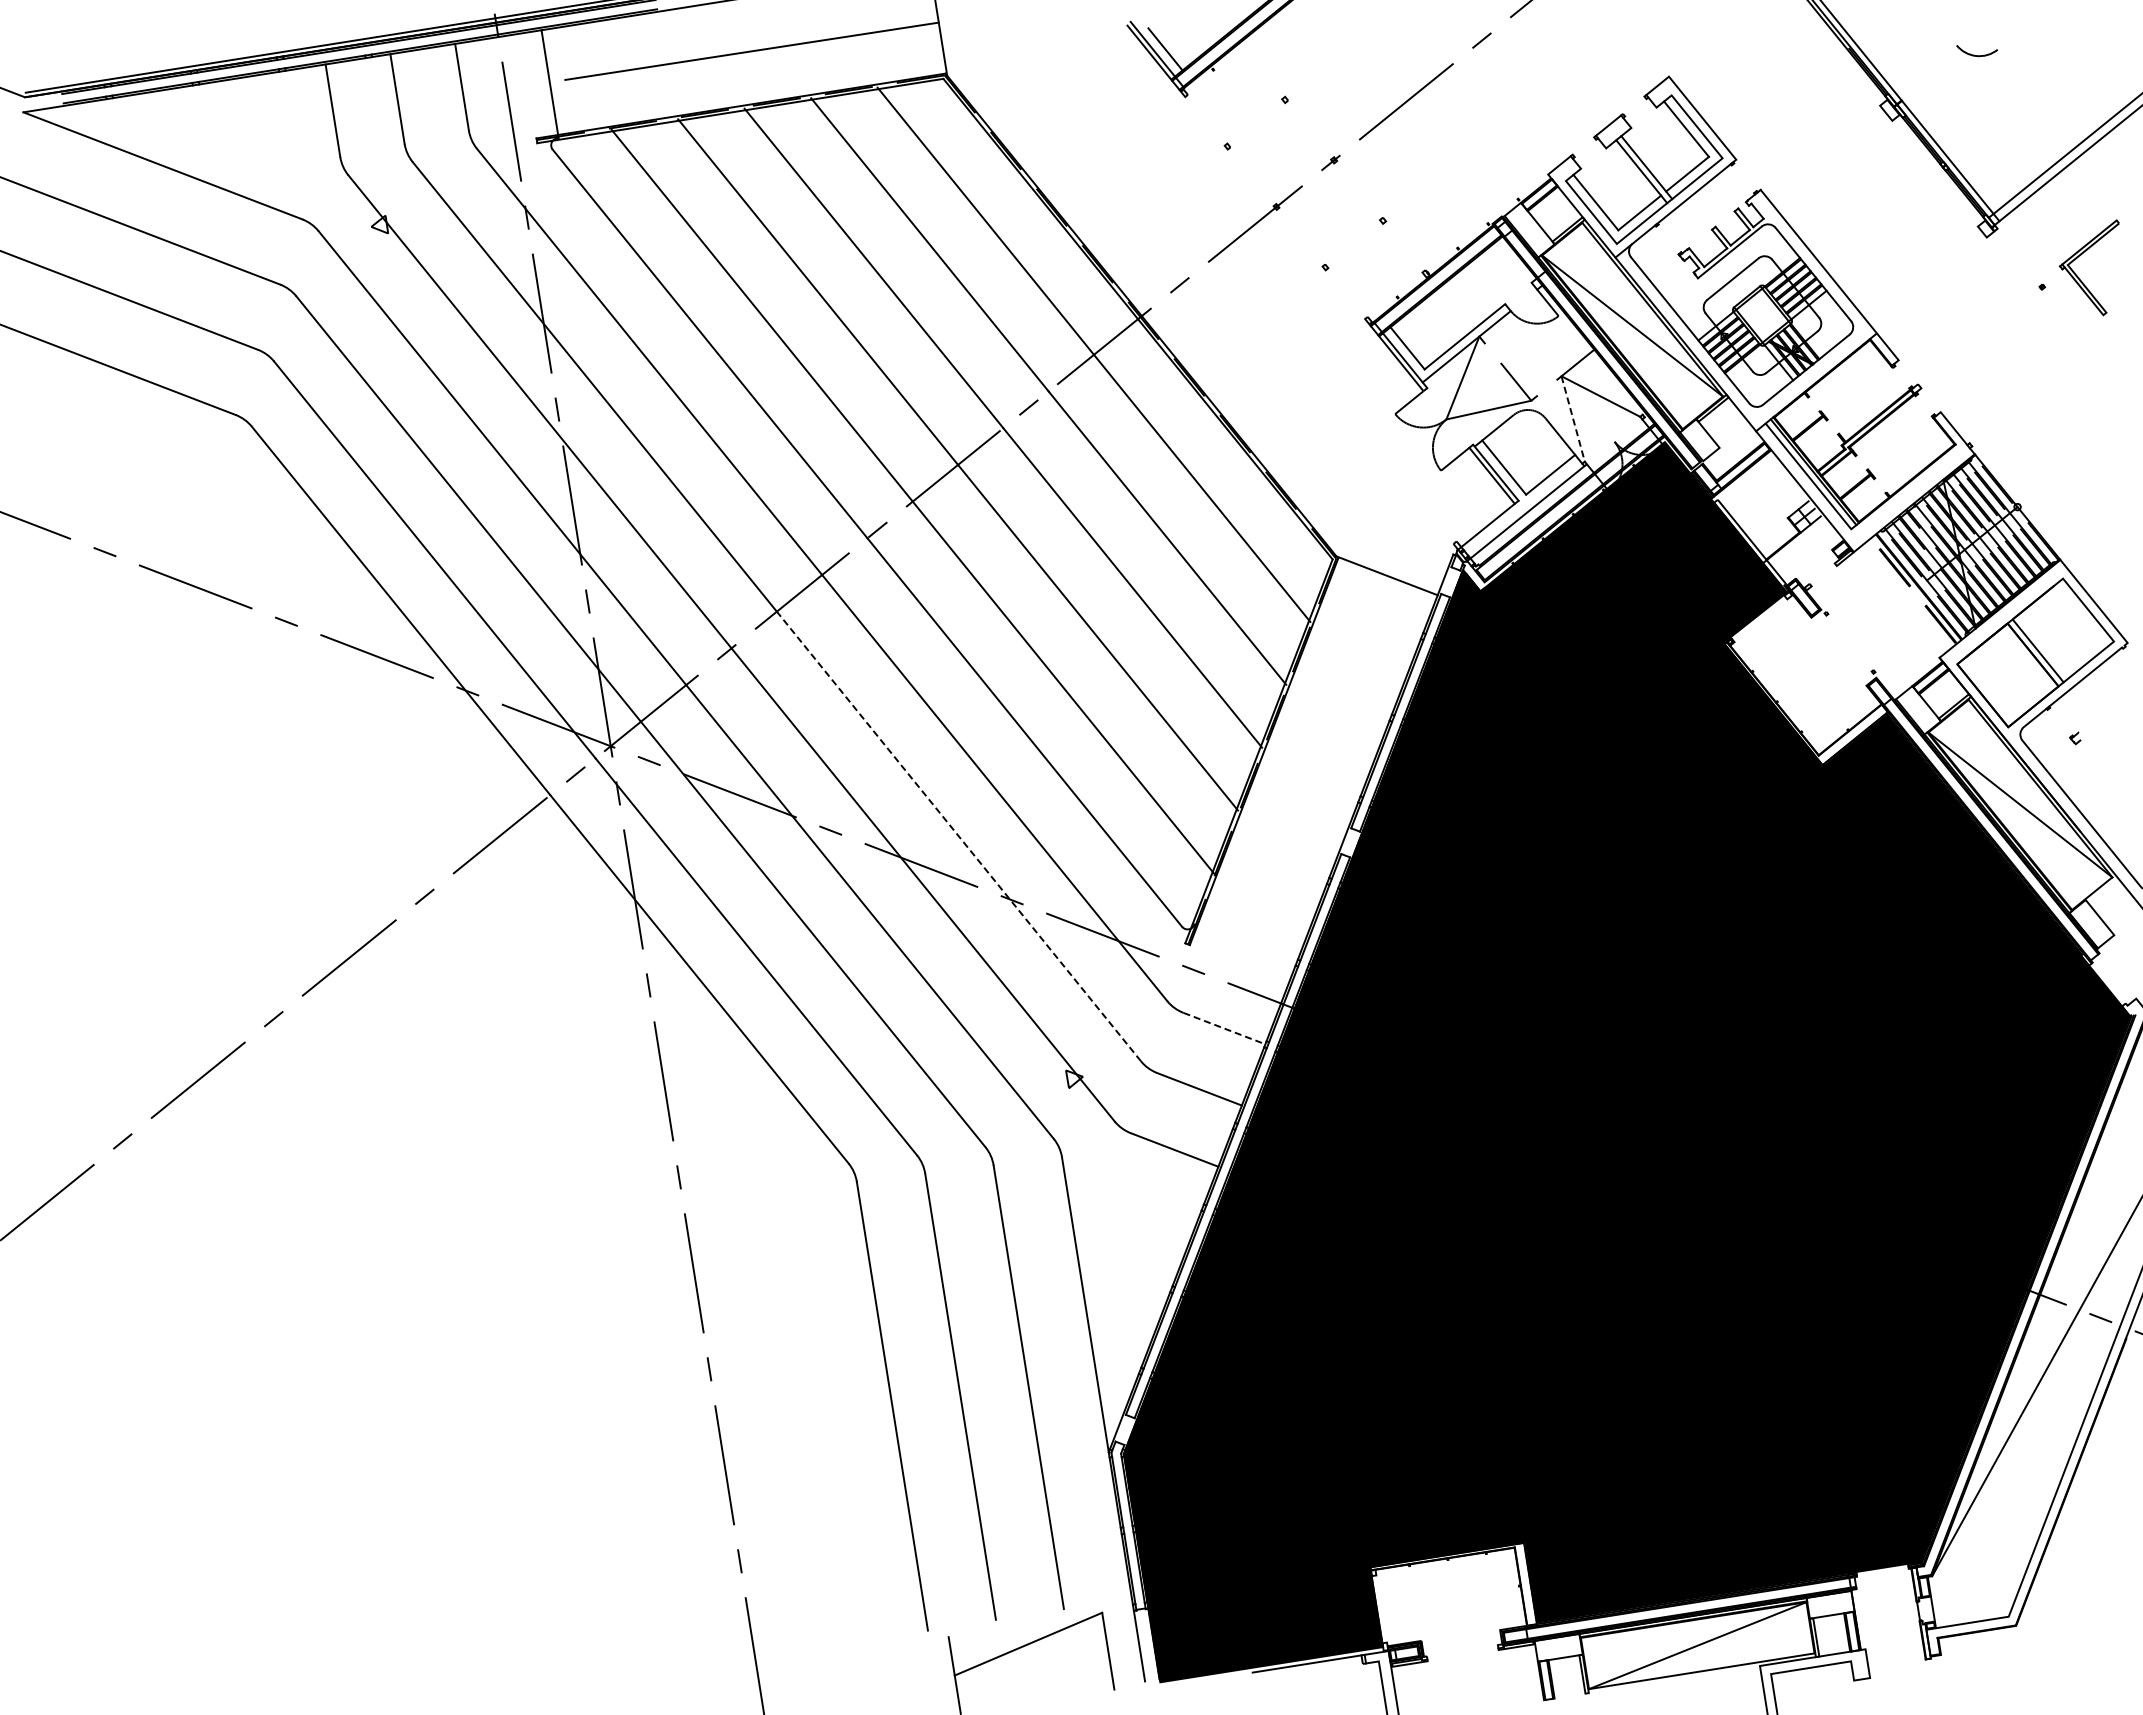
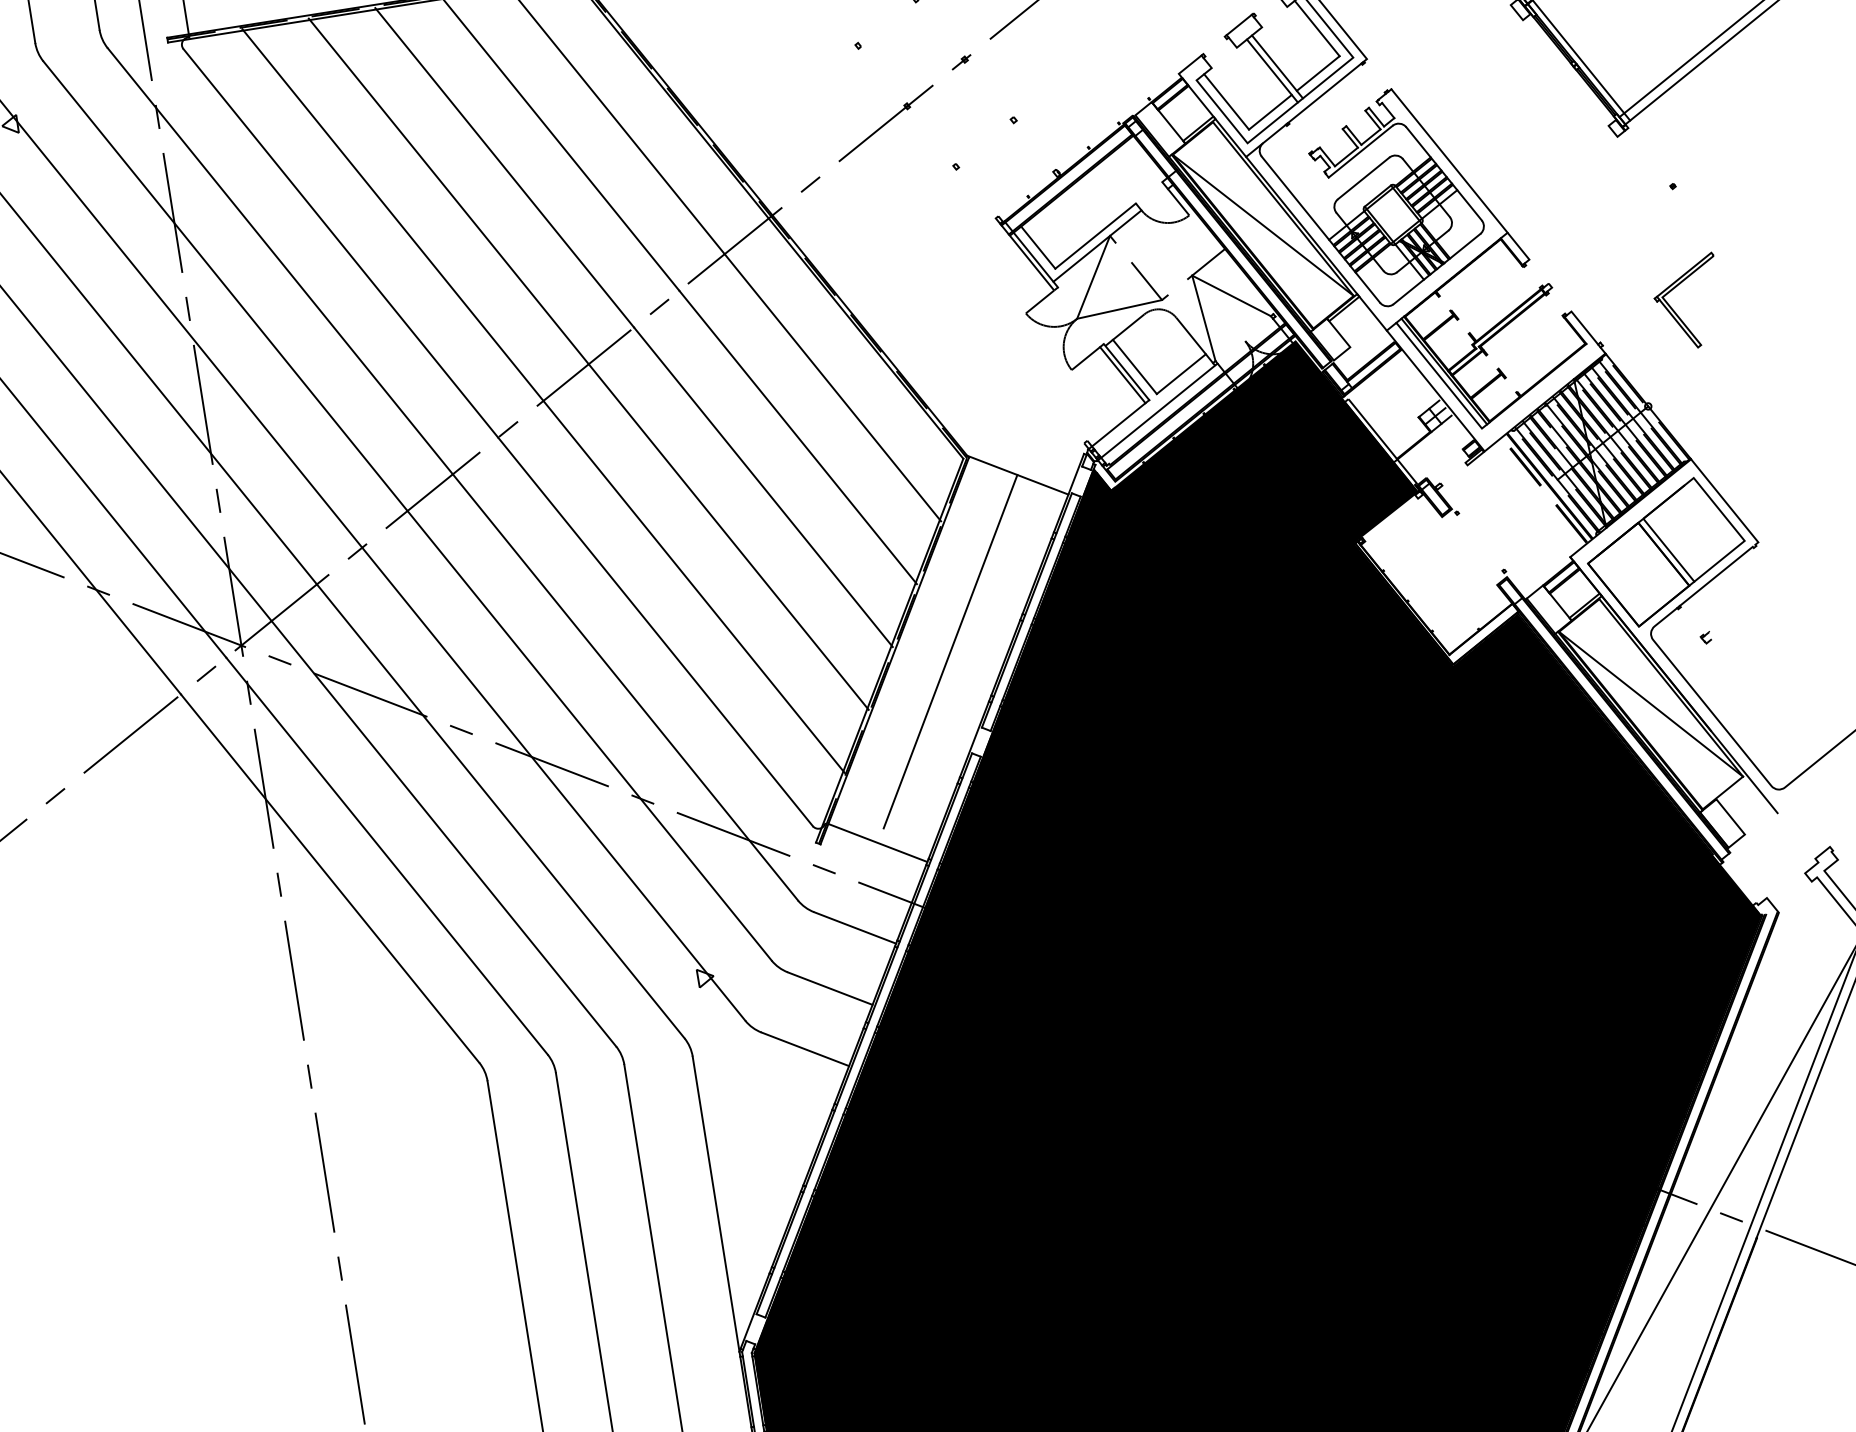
part: (2078, 276) -> (1673, 308), moved
line: (1573, 419) -> (1204, 318), dashed -> solid
line: (1319, 752) -> (950, 651), added
line: (958, 836) -> (589, 735), dashed -> solid
line: (1246, 943) -> (877, 842), added
line: (1224, 1028) -> (855, 927), dashed -> solid

